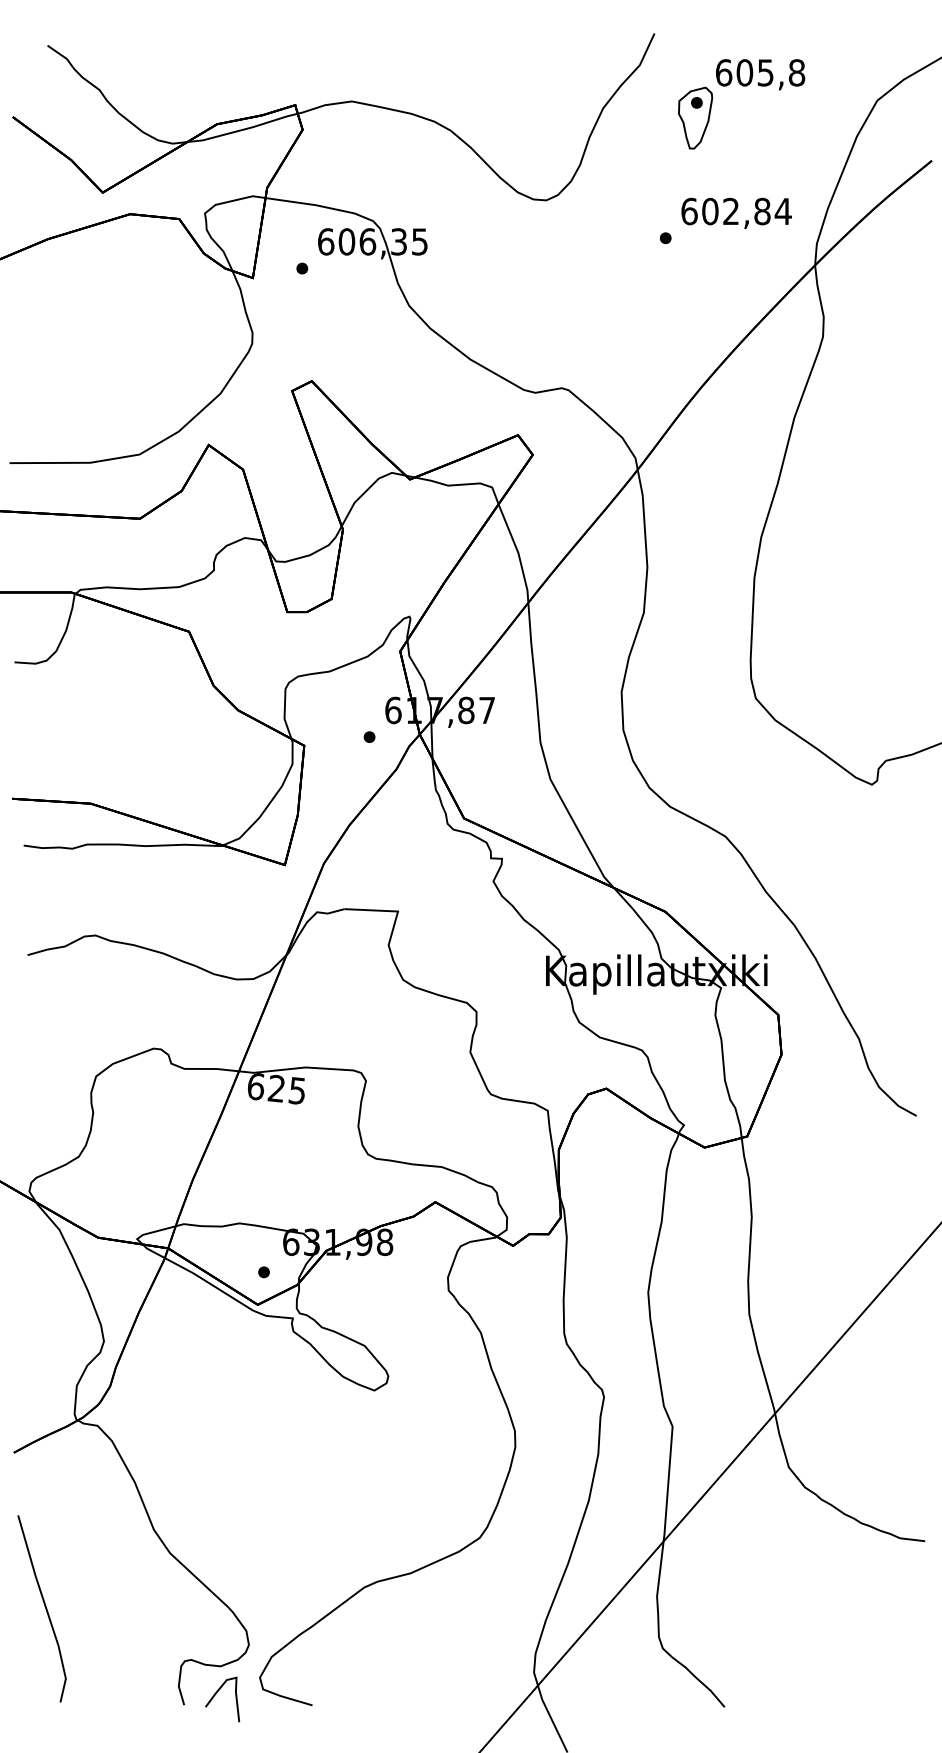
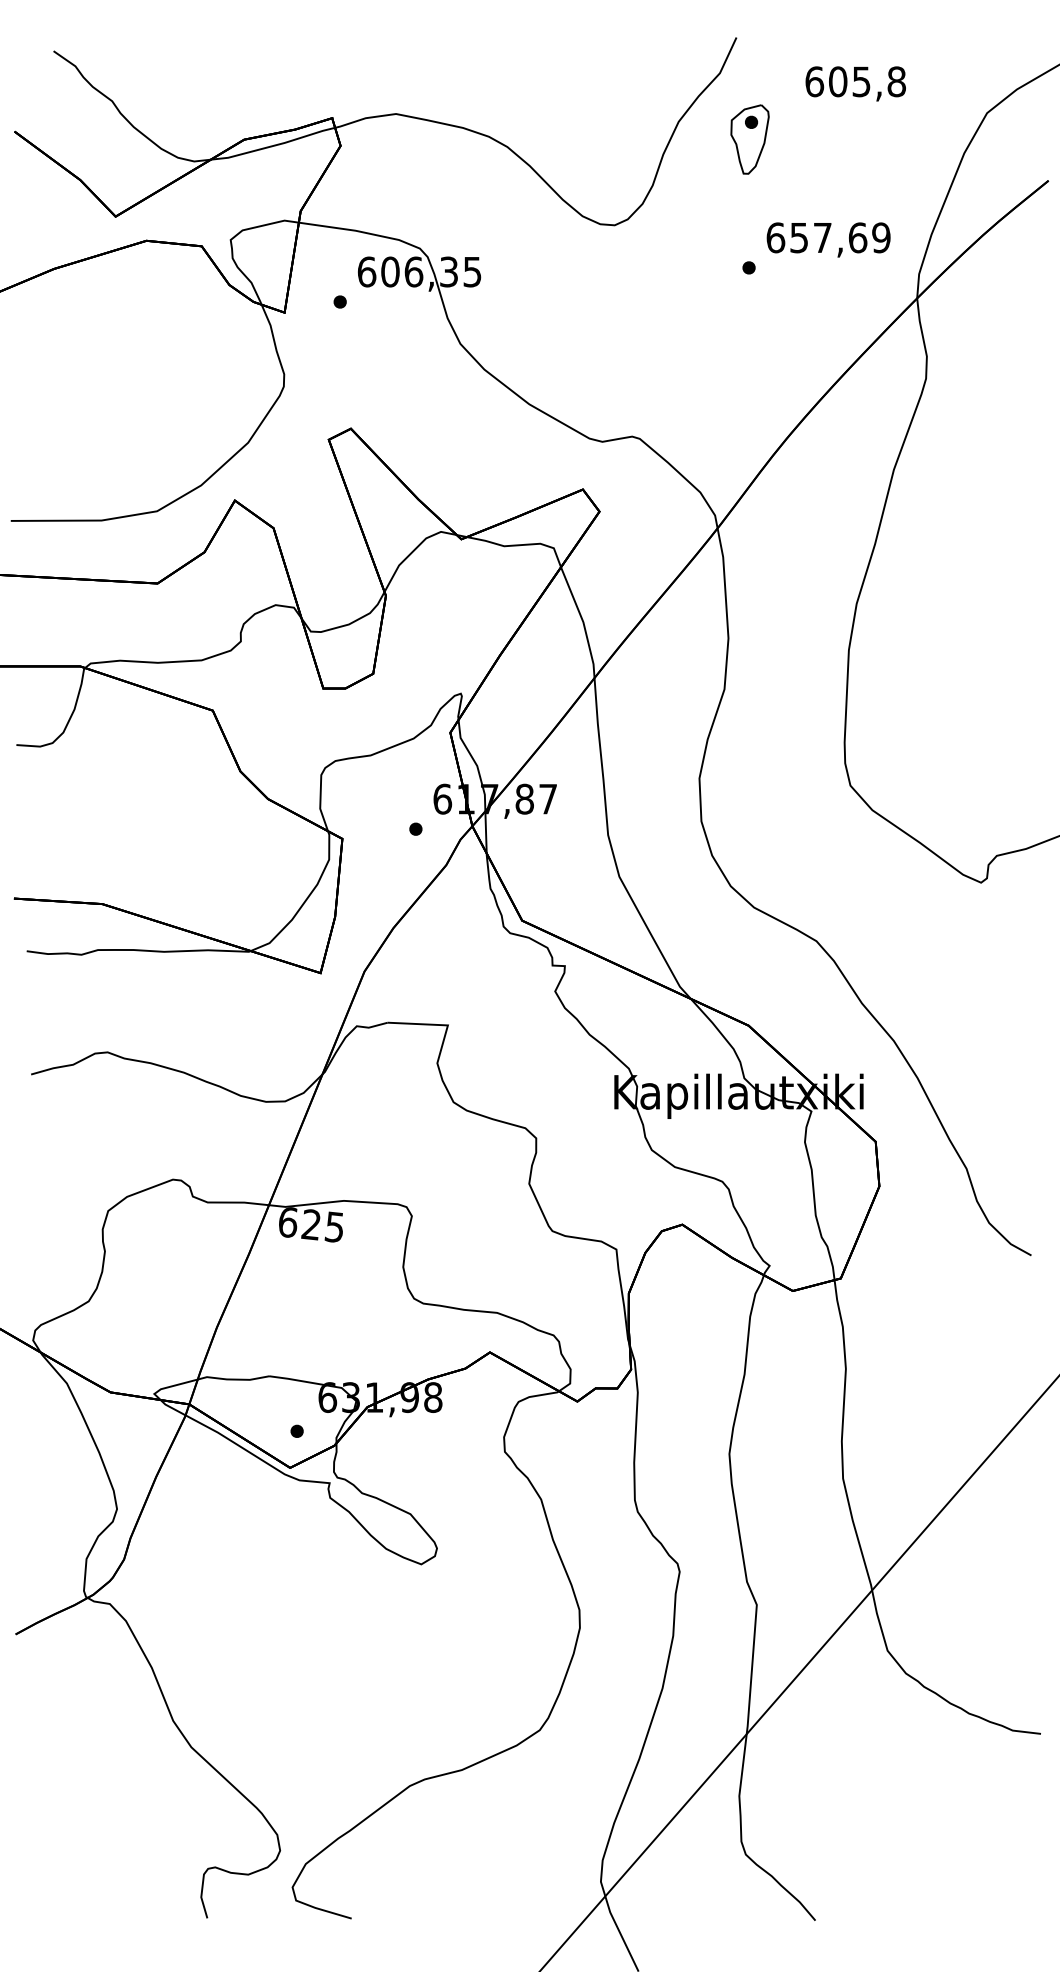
part: (695, 117) -> (749, 138), moved
text: (746, 211) -> (839, 237), 602,84 -> 657,69
line: (44, 1606) -> (50, 1807), removed
curve: (216, 1694) -> (243, 1906), removed

